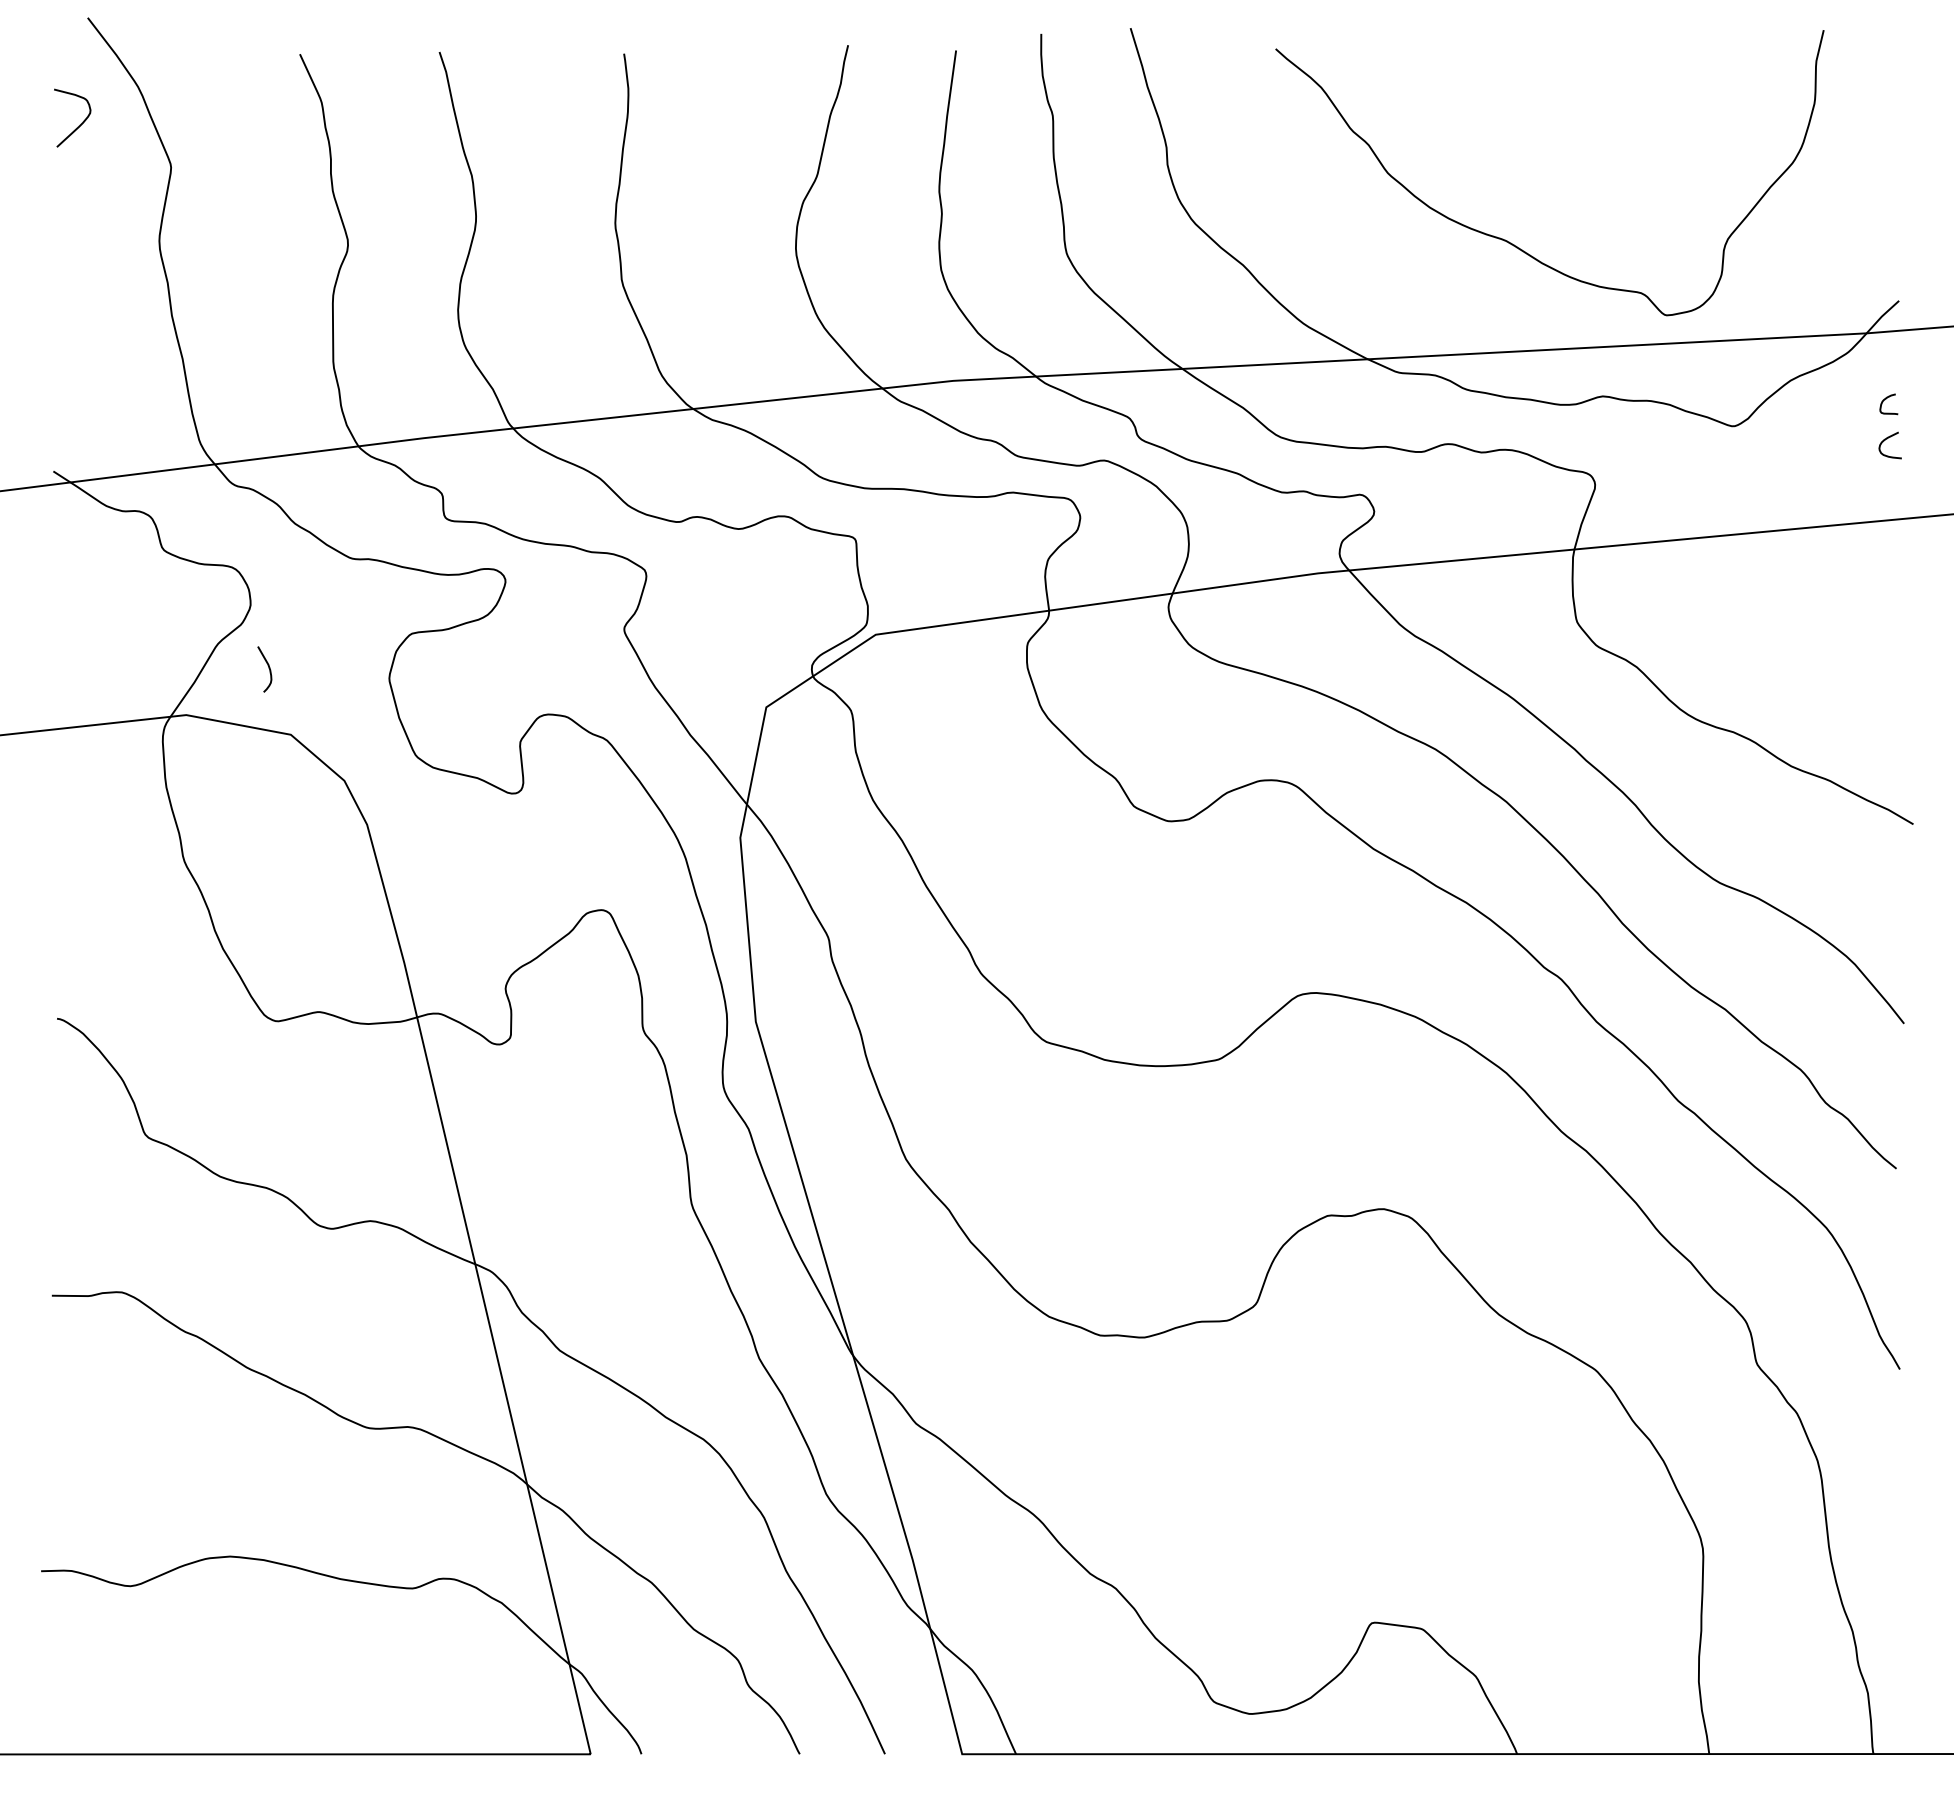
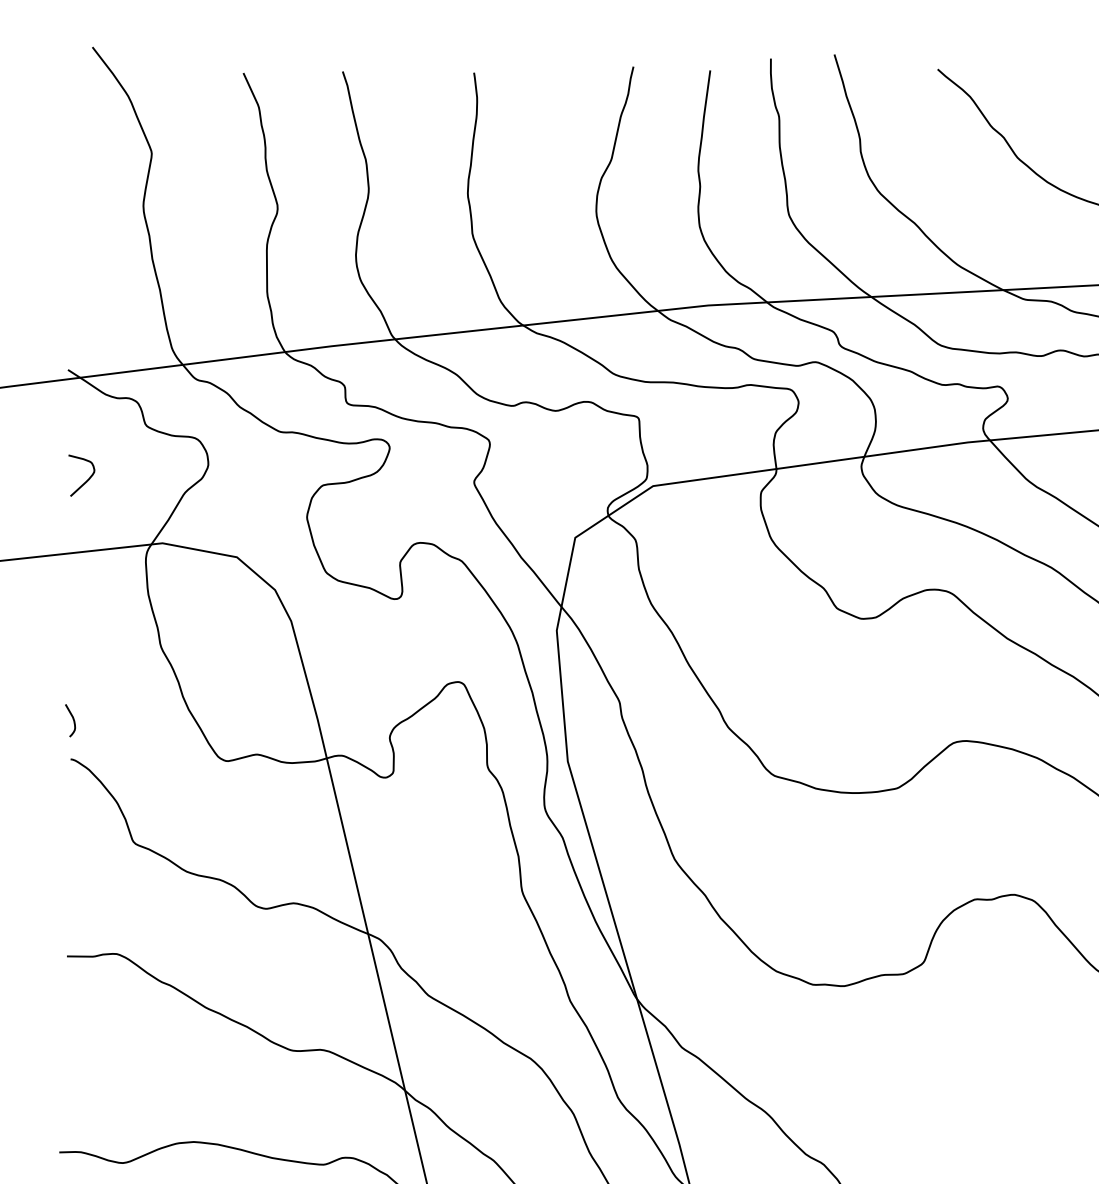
curve: (77, 126) -> (85, 481), moved
curve: (268, 668) -> (73, 720), moved

